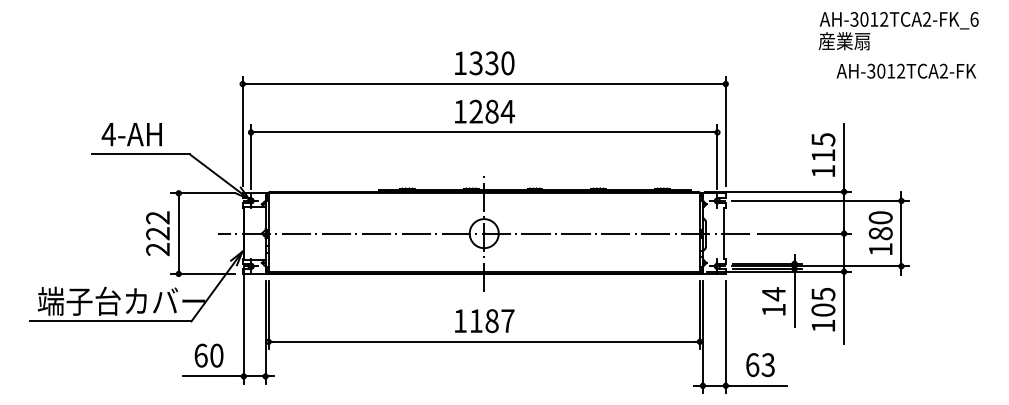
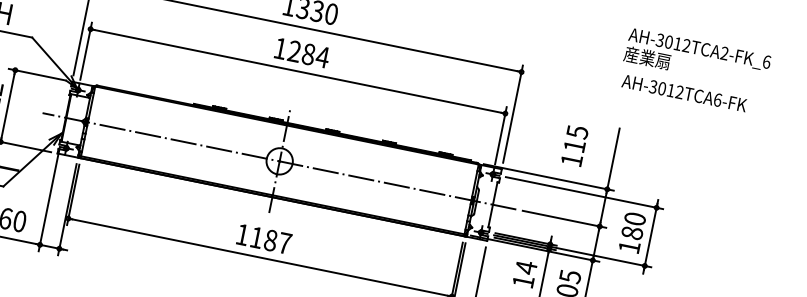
text: (898, 31) -> (697, 59), moved
text: (943, 70) -> (717, 99), AH-3012TCA2-FK -> AH-3012TCA6-FK
text: (823, 154) -> (574, 145), moved

